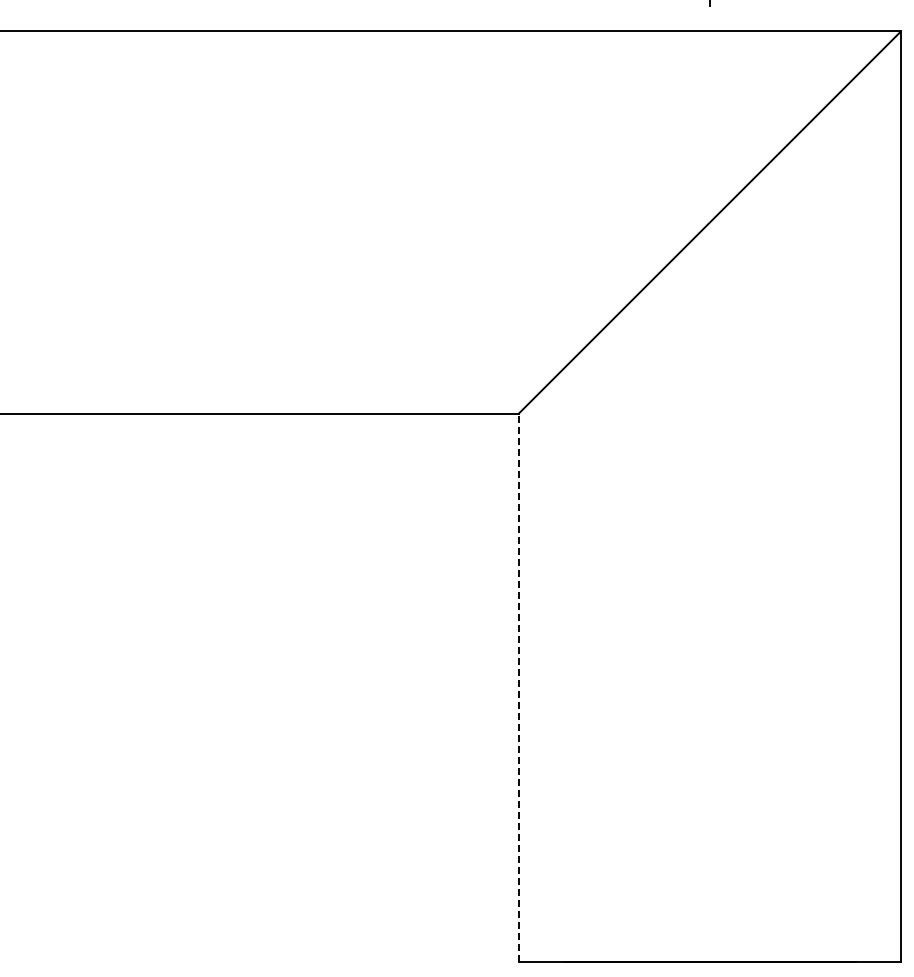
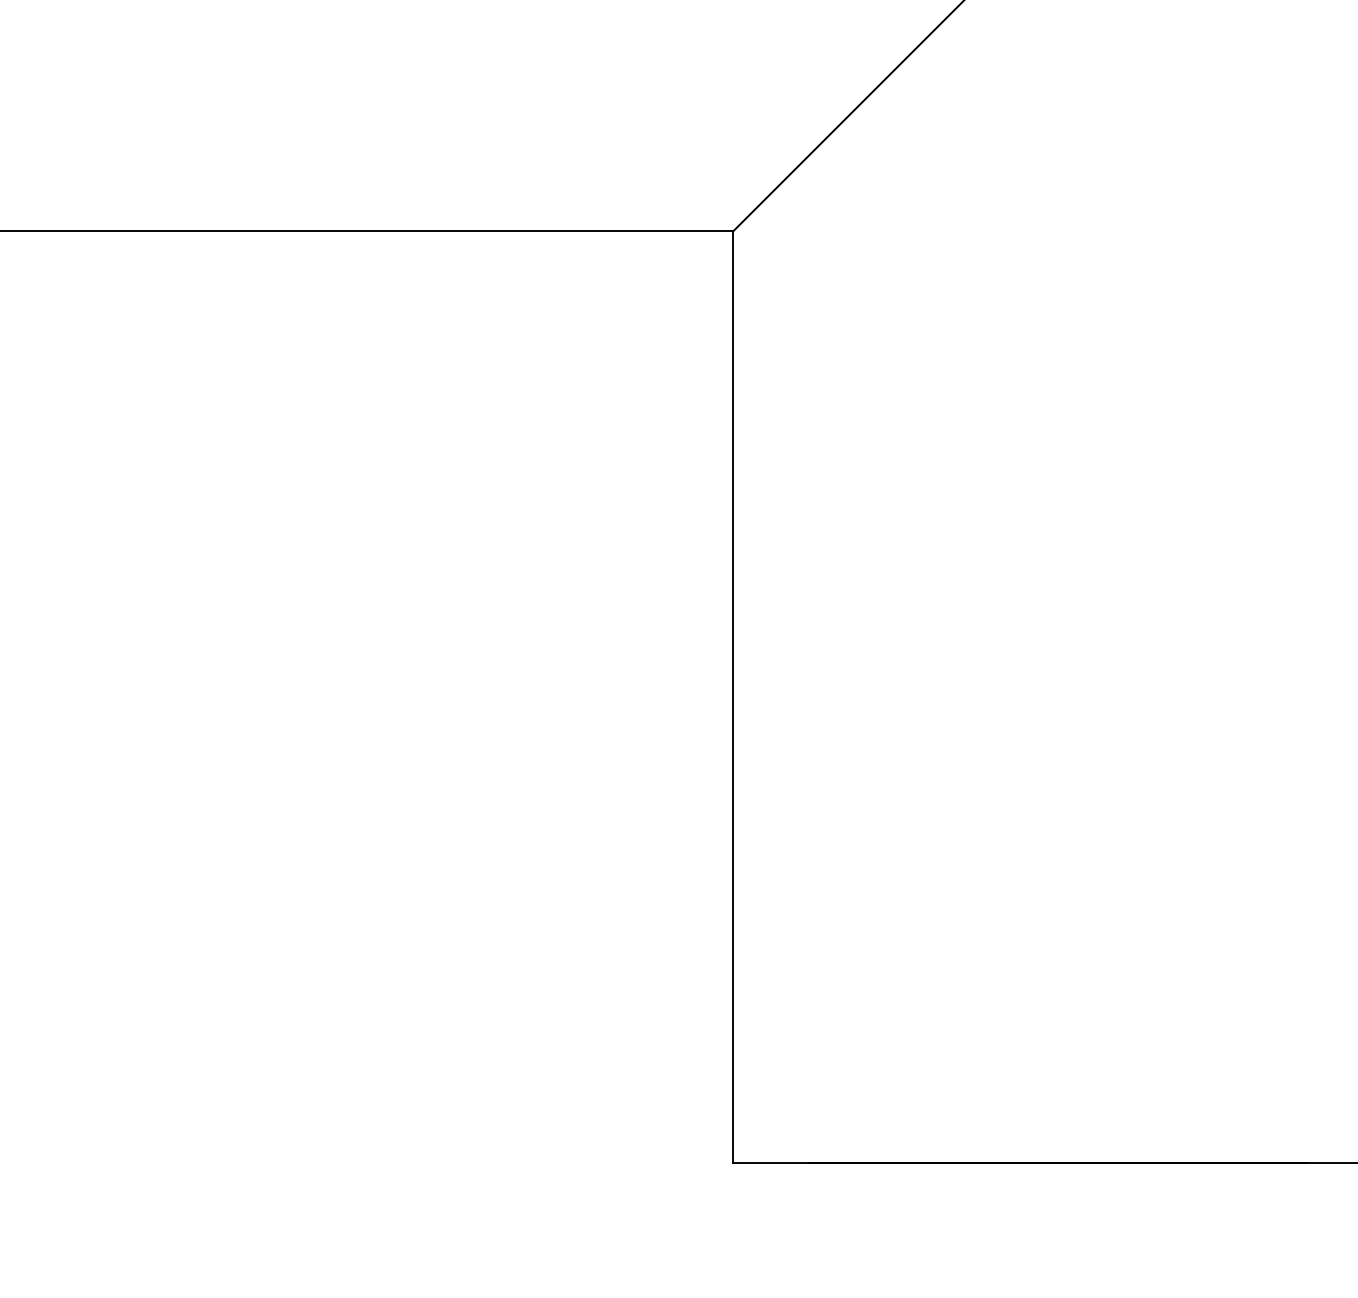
line: (518, 687) -> (732, 696), dashed -> solid

